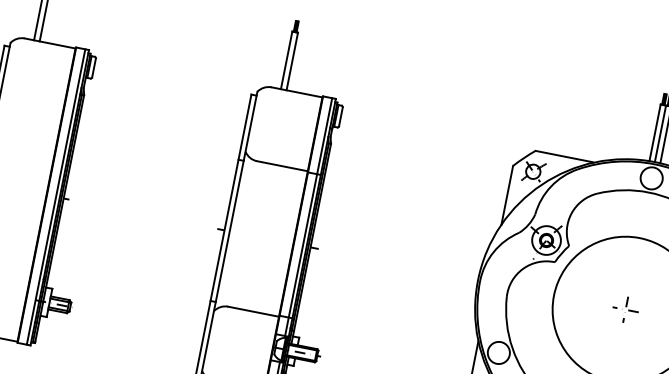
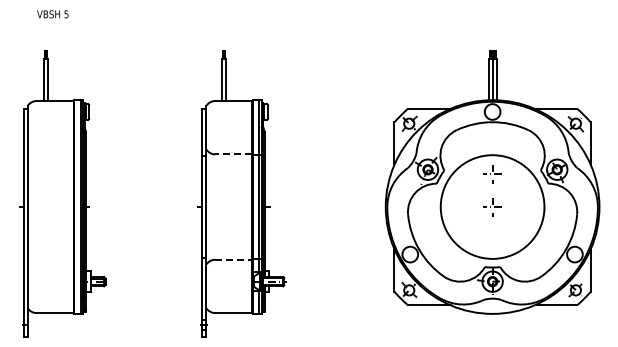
line: (281, 166) -> (233, 154), solid -> dashed
part: (634, 264) -> (492, 174), added
line: (254, 311) -> (234, 259), solid -> dashed

